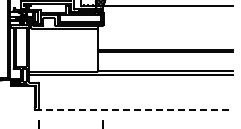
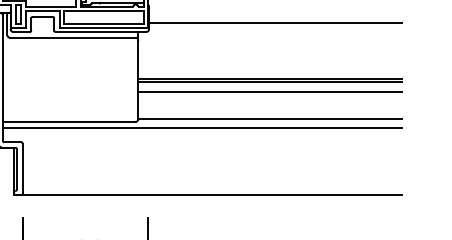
line: (168, 21) -> (275, 22), added
line: (165, 56) -> (270, 91), added
line: (134, 109) -> (209, 194), dashed -> solid

